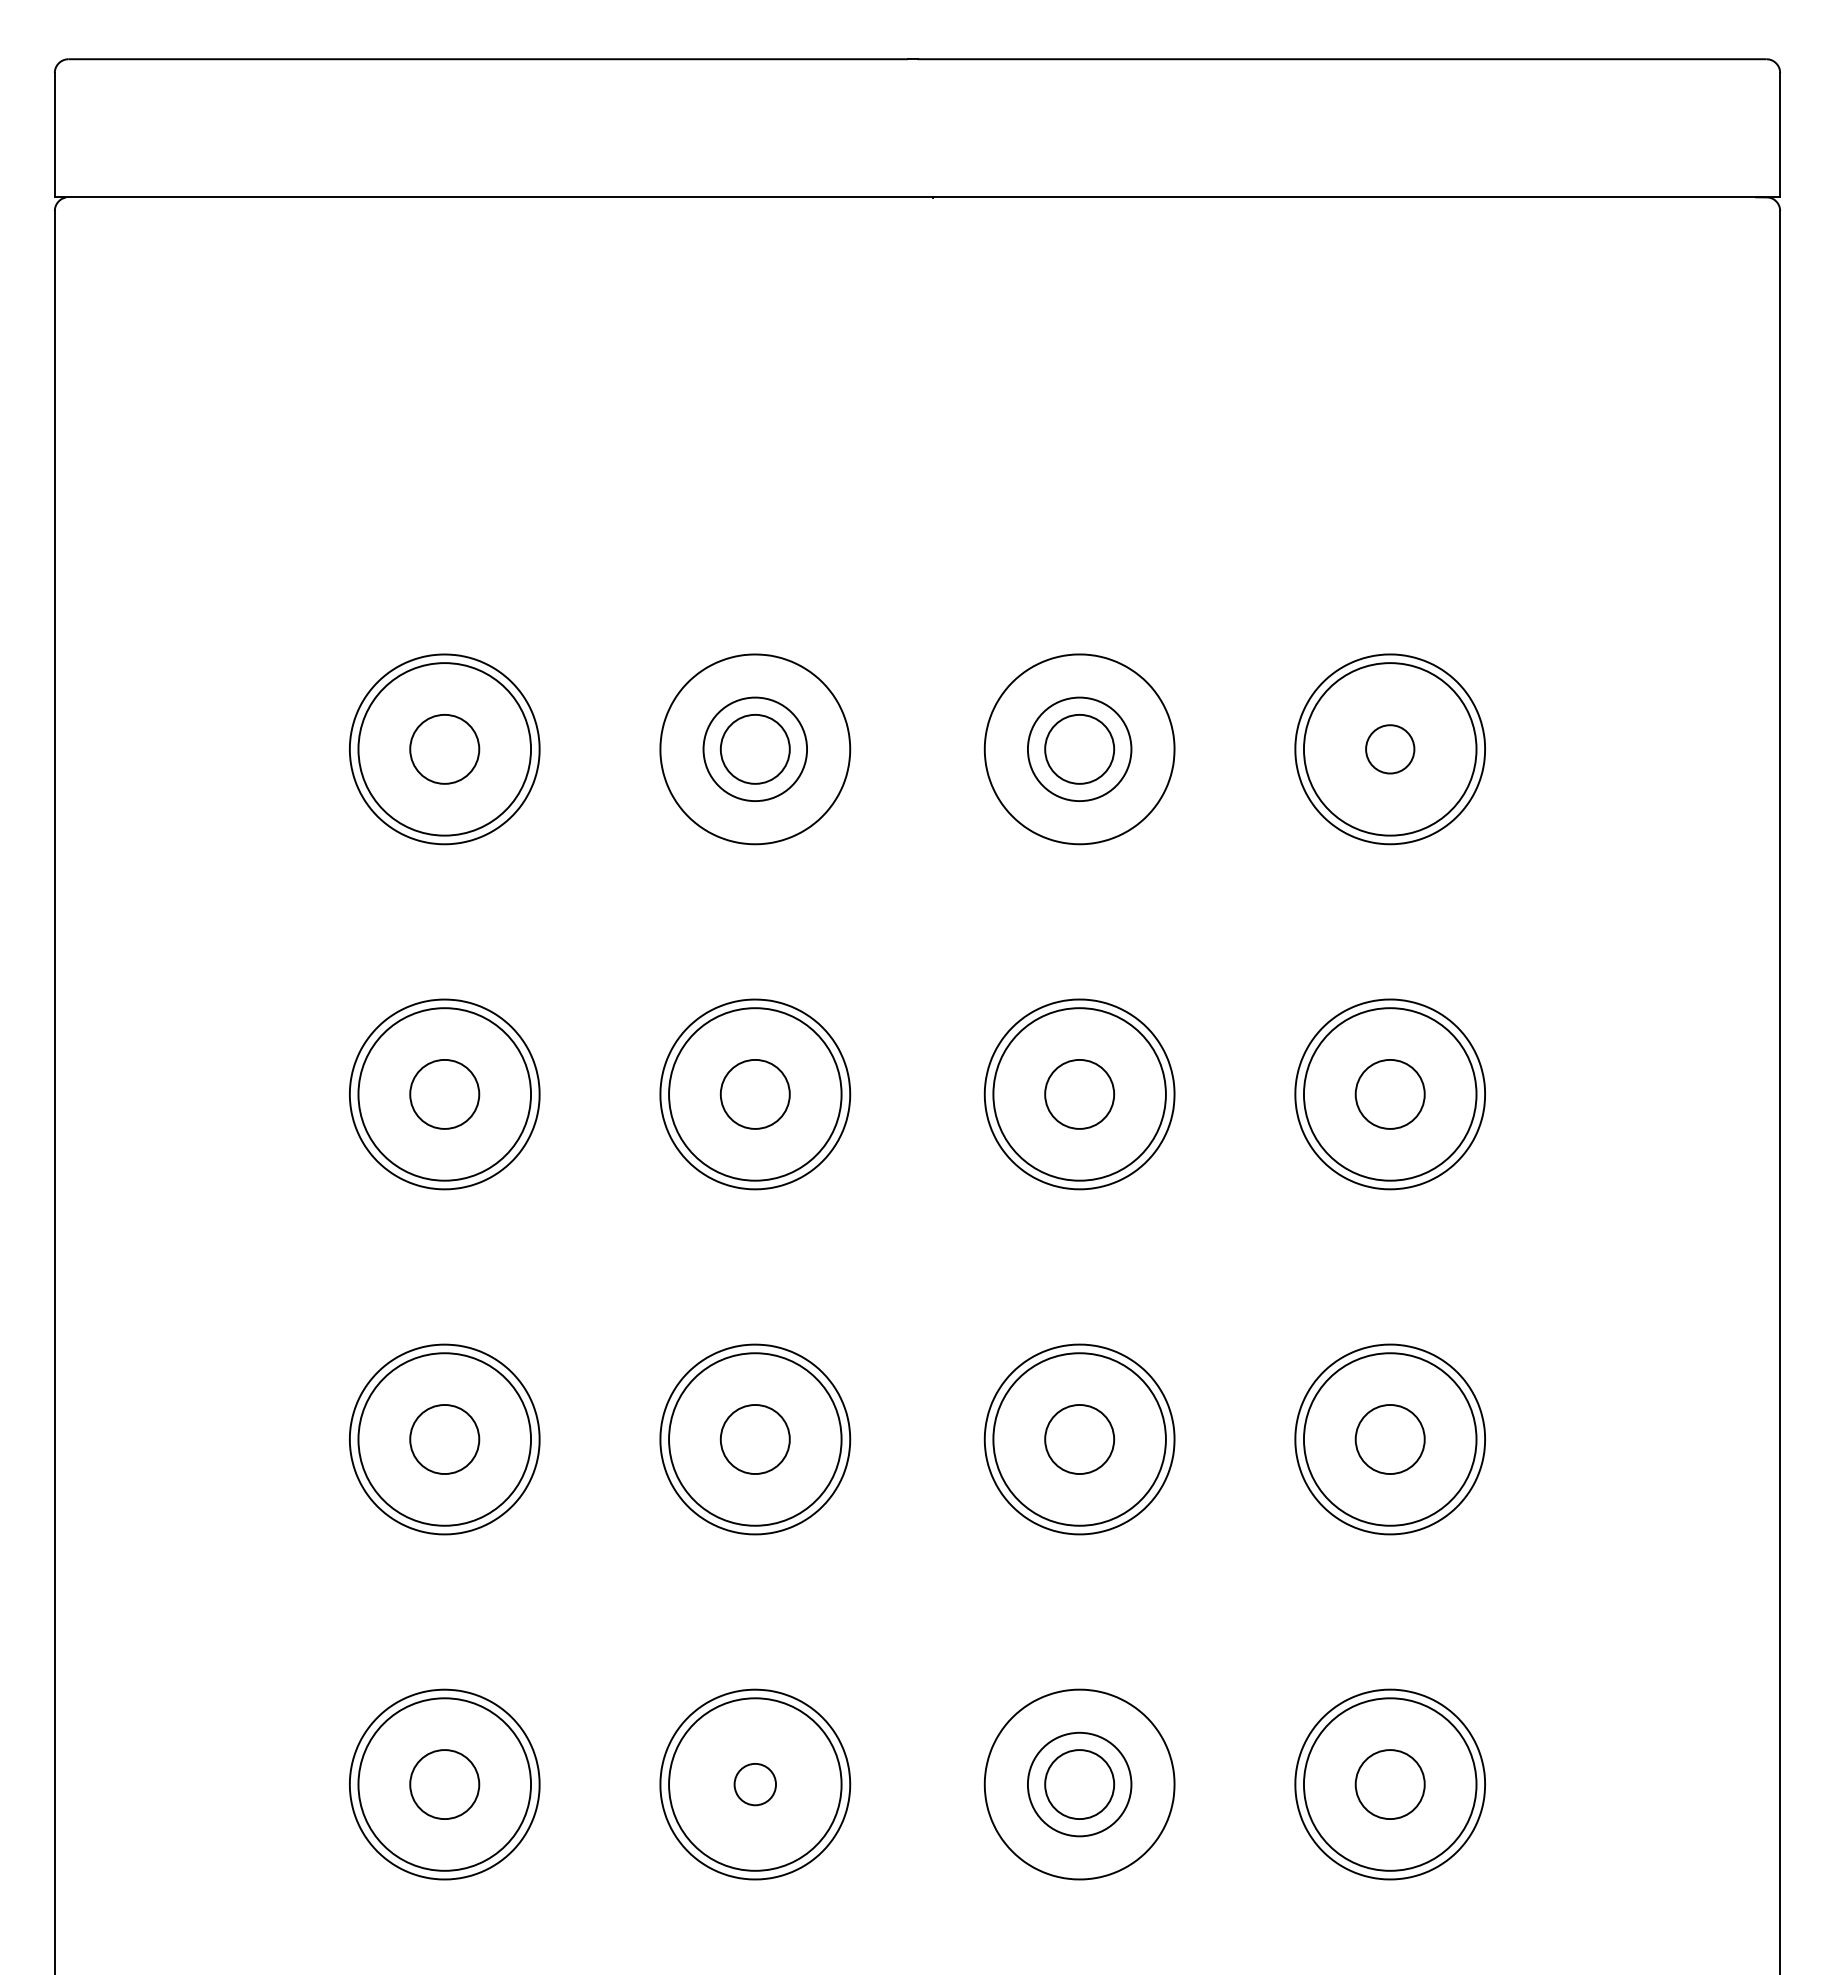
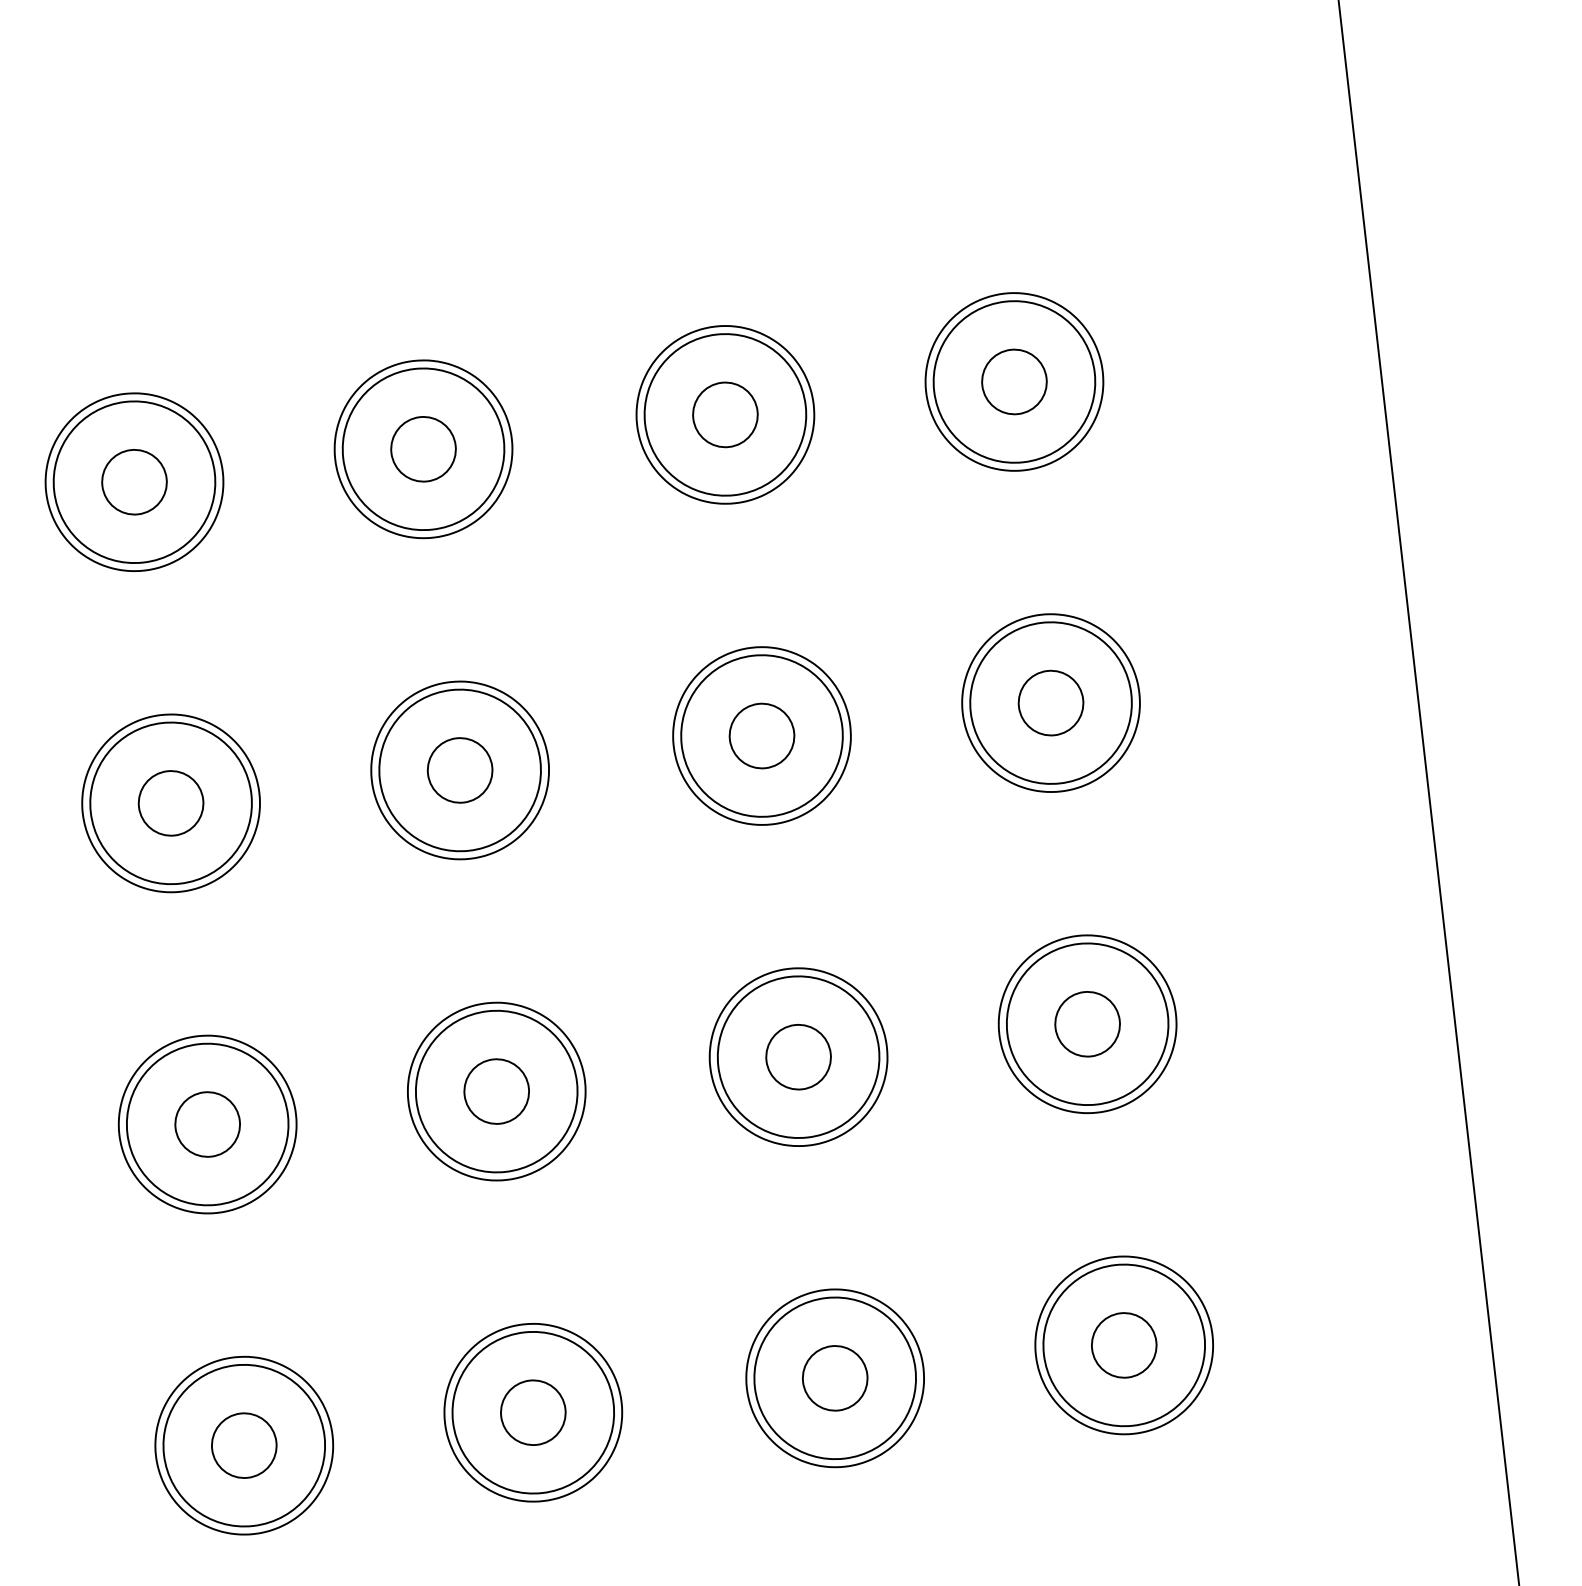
circle: (1389, 748) -> (1013, 381), size x1.43
circle: (755, 749) -> (423, 449), size x1.67
circle: (1079, 749) -> (725, 415), size x1.67
circle: (754, 1784) -> (532, 1412), size x1.67
circle: (1079, 1784) -> (835, 1378), size x1.67

